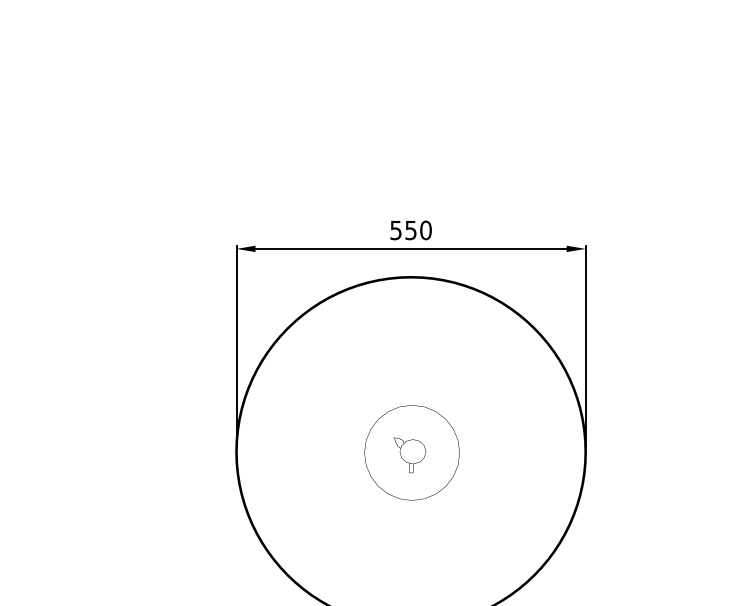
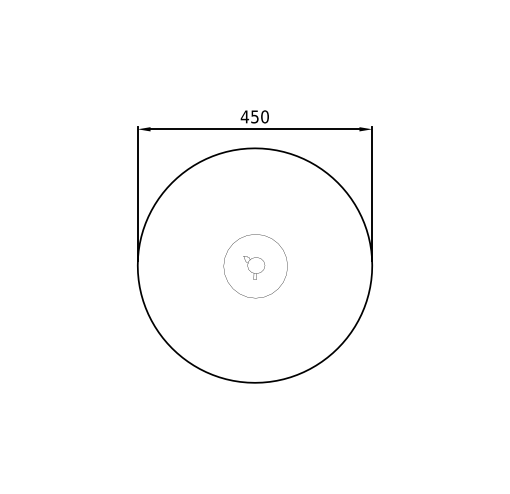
text: (395, 229) -> (244, 116), 550 -> 450

